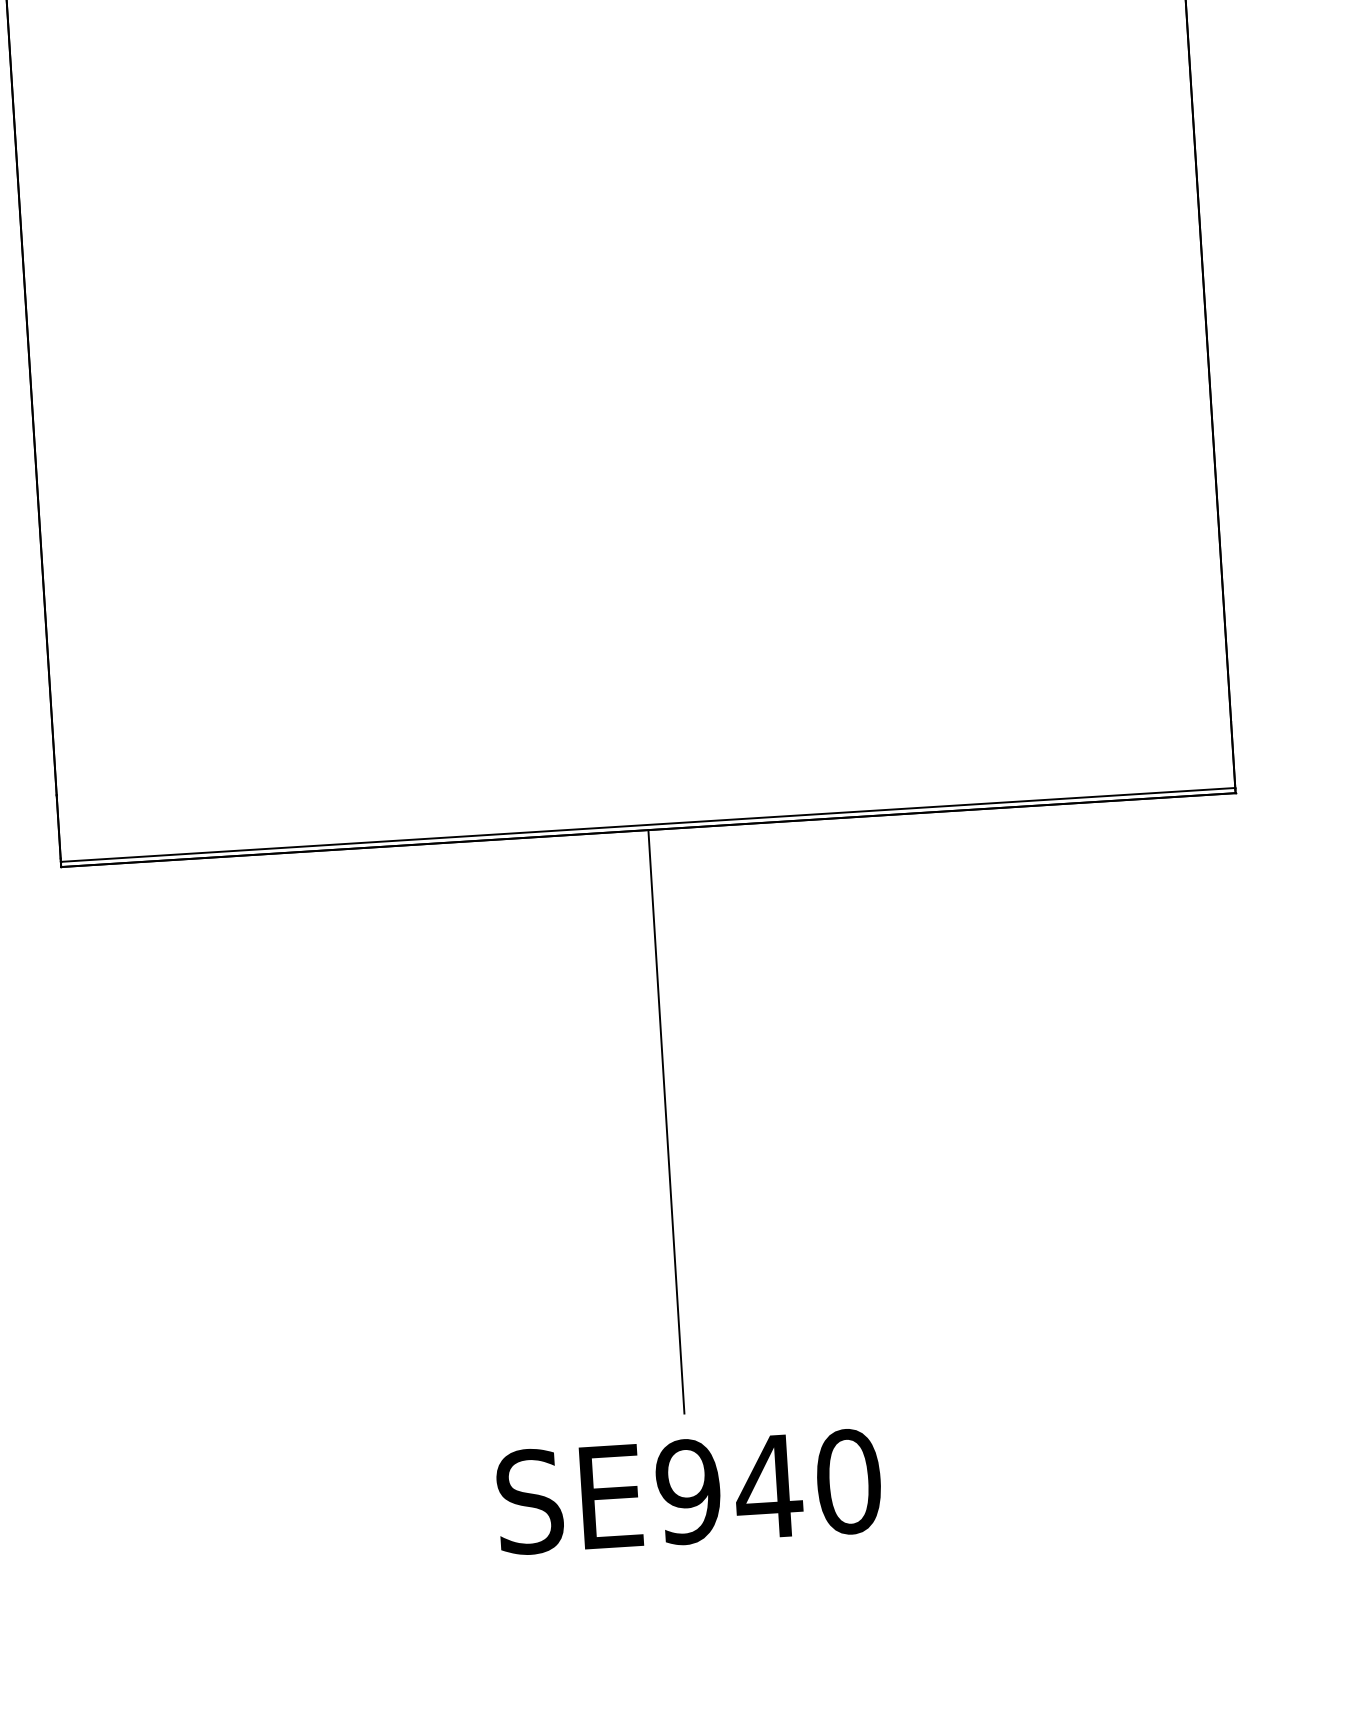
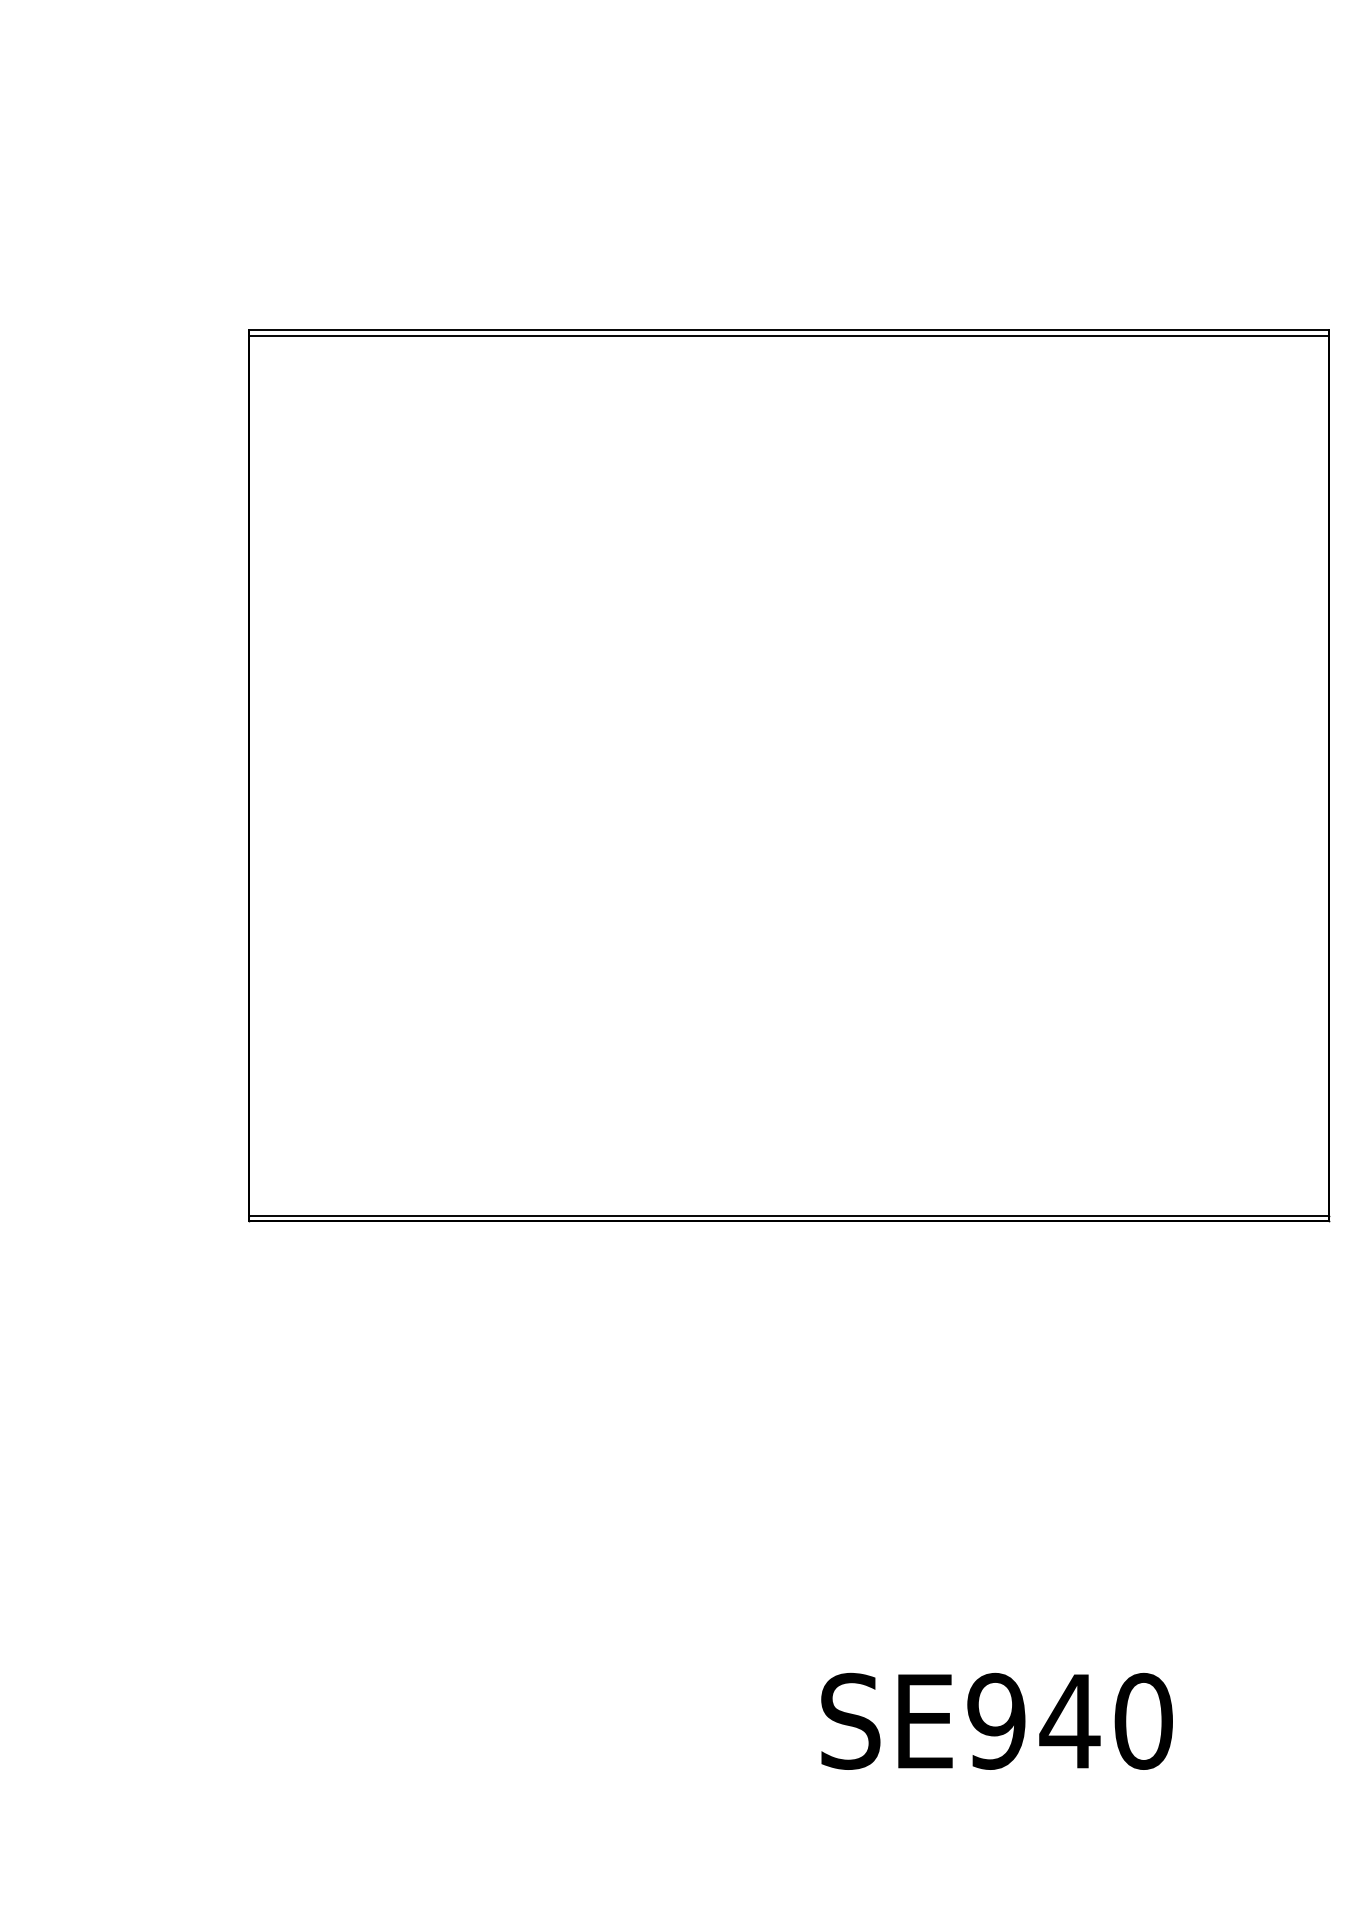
line: (666, 1122) -> (788, 1489), removed
text: (688, 1490) -> (996, 1720), moved

